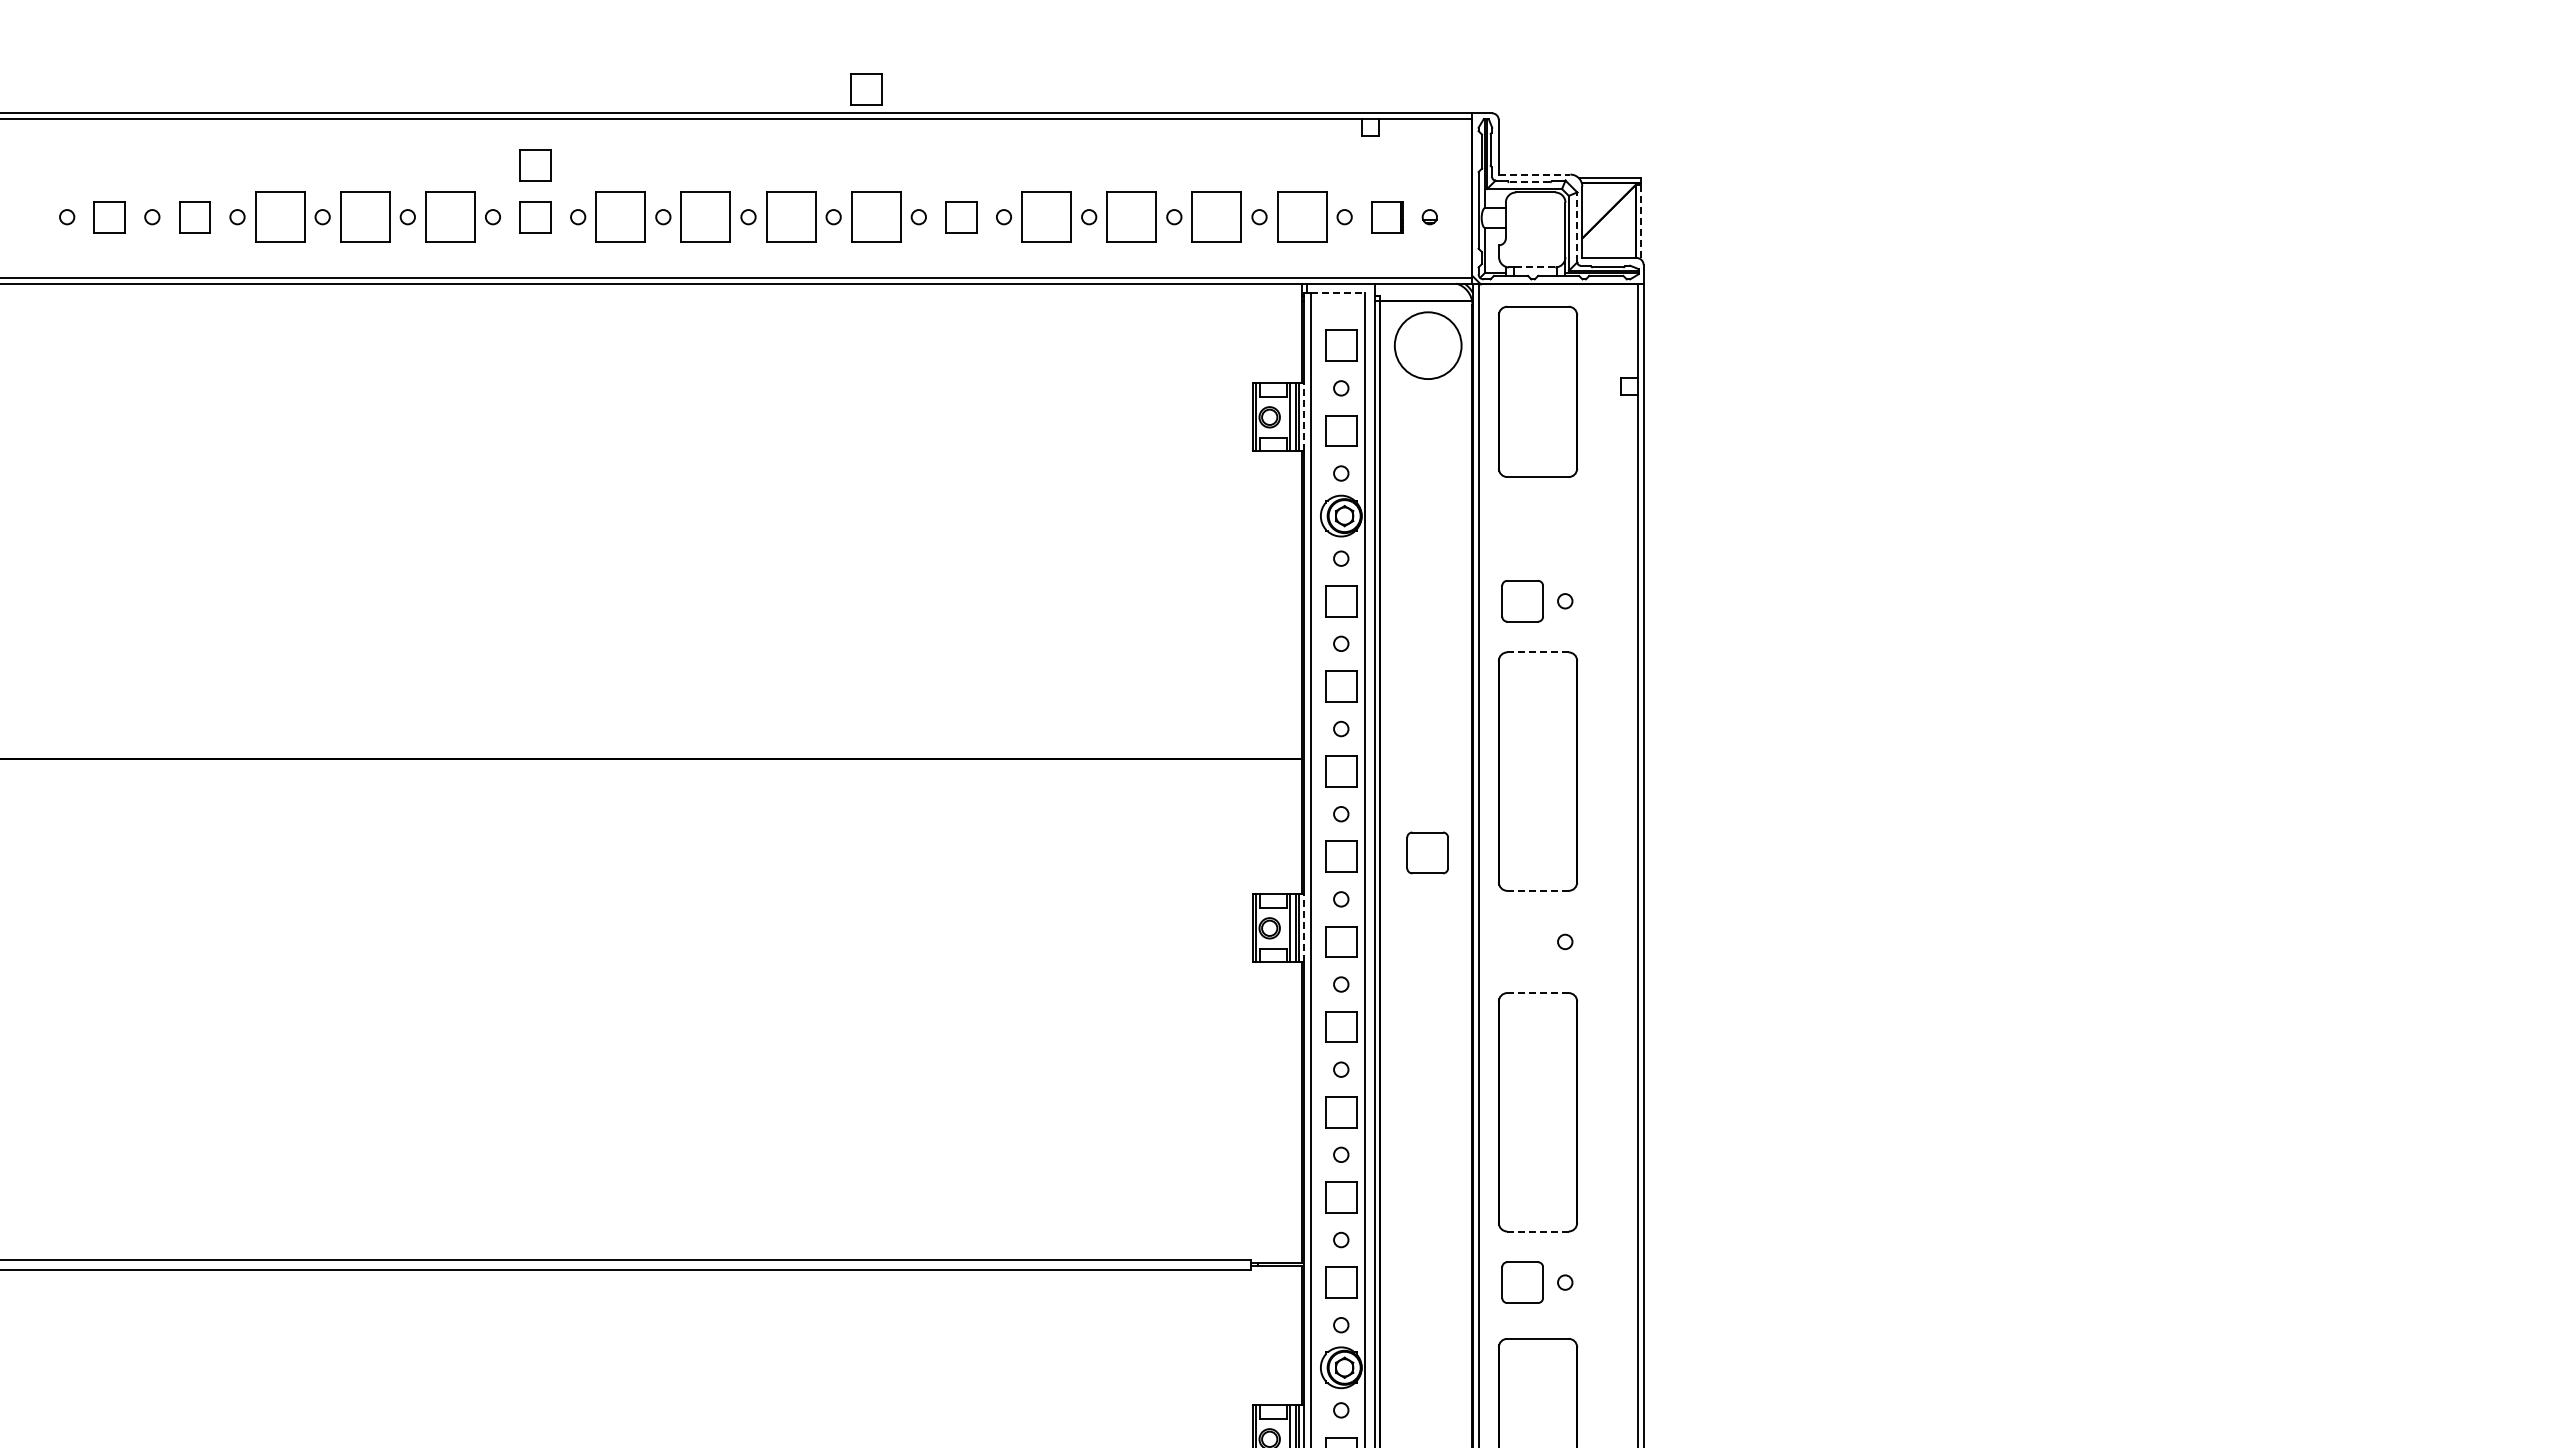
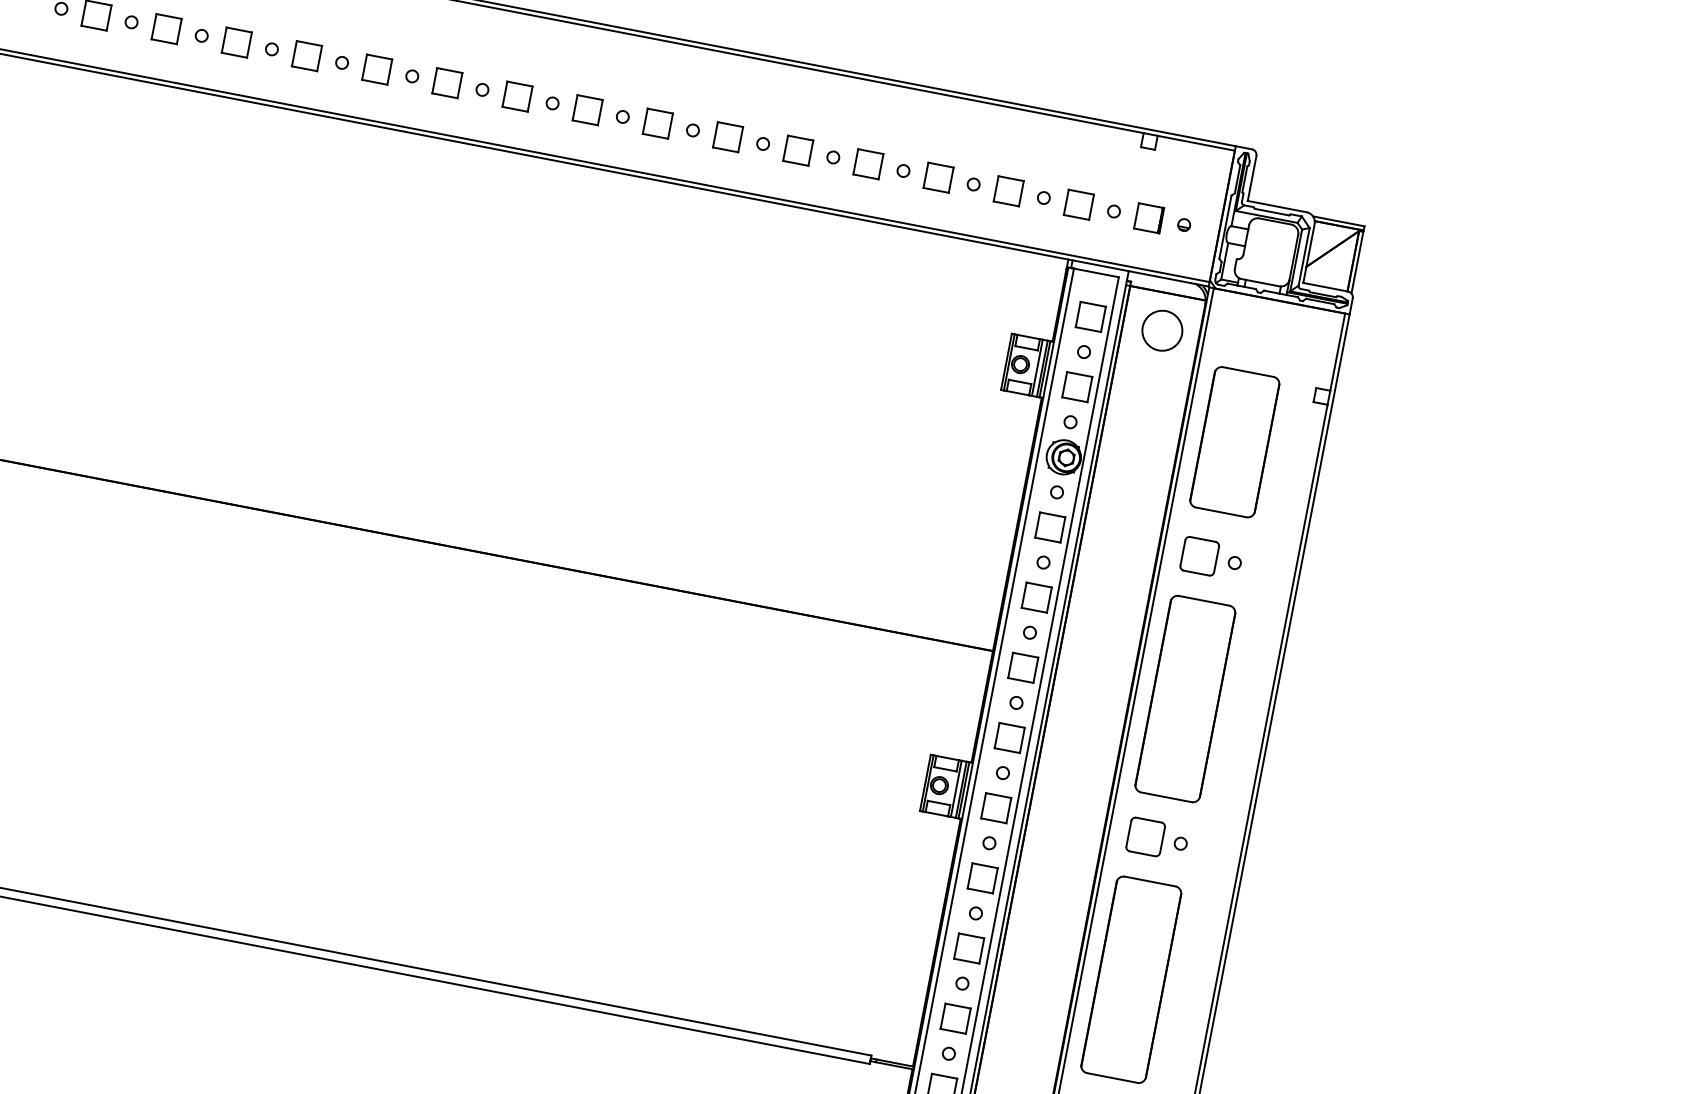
part: (866, 89) -> (740, 30), removed
part: (535, 165) -> (455, 40), removed
line: (1534, 174) -> (1277, 206), dashed -> solid
line: (1529, 182) -> (1271, 212), dashed -> solid
part: (279, 217) -> (236, 42), size x0.62
part: (365, 217) -> (307, 56), size x0.62
part: (450, 217) -> (377, 69), size x0.62
part: (620, 217) -> (517, 96), size x0.62
part: (705, 217) -> (587, 110), size x0.62
part: (790, 217) -> (657, 123), size x0.62
part: (876, 217) -> (728, 137), size x0.62
part: (1046, 217) -> (868, 164), size x0.62
part: (1131, 217) -> (938, 177), size x0.62
part: (1216, 217) -> (1008, 191), size x0.62
part: (1301, 217) -> (1078, 204), size x0.62
line: (1641, 222) -> (1357, 263), dashed -> solid
line: (1577, 227) -> (1304, 257), dashed -> solid
line: (1534, 267) -> (1262, 283), dashed -> solid
line: (1338, 292) -> (1096, 272), dashed -> solid
circle: (1427, 345) -> (1161, 330), size x0.71
part: (1537, 391) -> (1234, 441), moved
line: (1303, 416) -> (1048, 369), dashed -> solid
line: (1538, 652) -> (1204, 600), dashed -> solid
part: (1427, 852) -> (1145, 836), moved
line: (1538, 890) -> (1166, 797), dashed -> solid
line: (1303, 927) -> (967, 790), dashed -> solid
line: (1538, 993) -> (1150, 881), dashed -> solid
line: (1538, 1231) -> (1112, 1078), dashed -> solid

